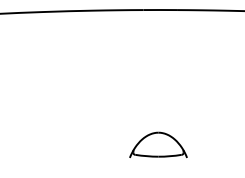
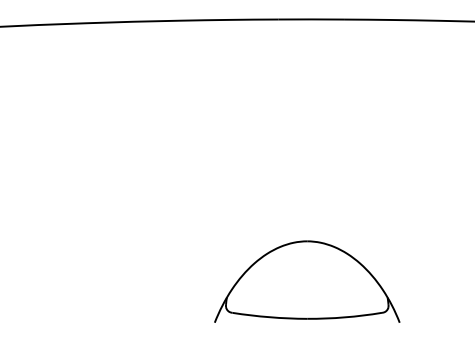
part: (158, 144) -> (307, 280), size x1.67

